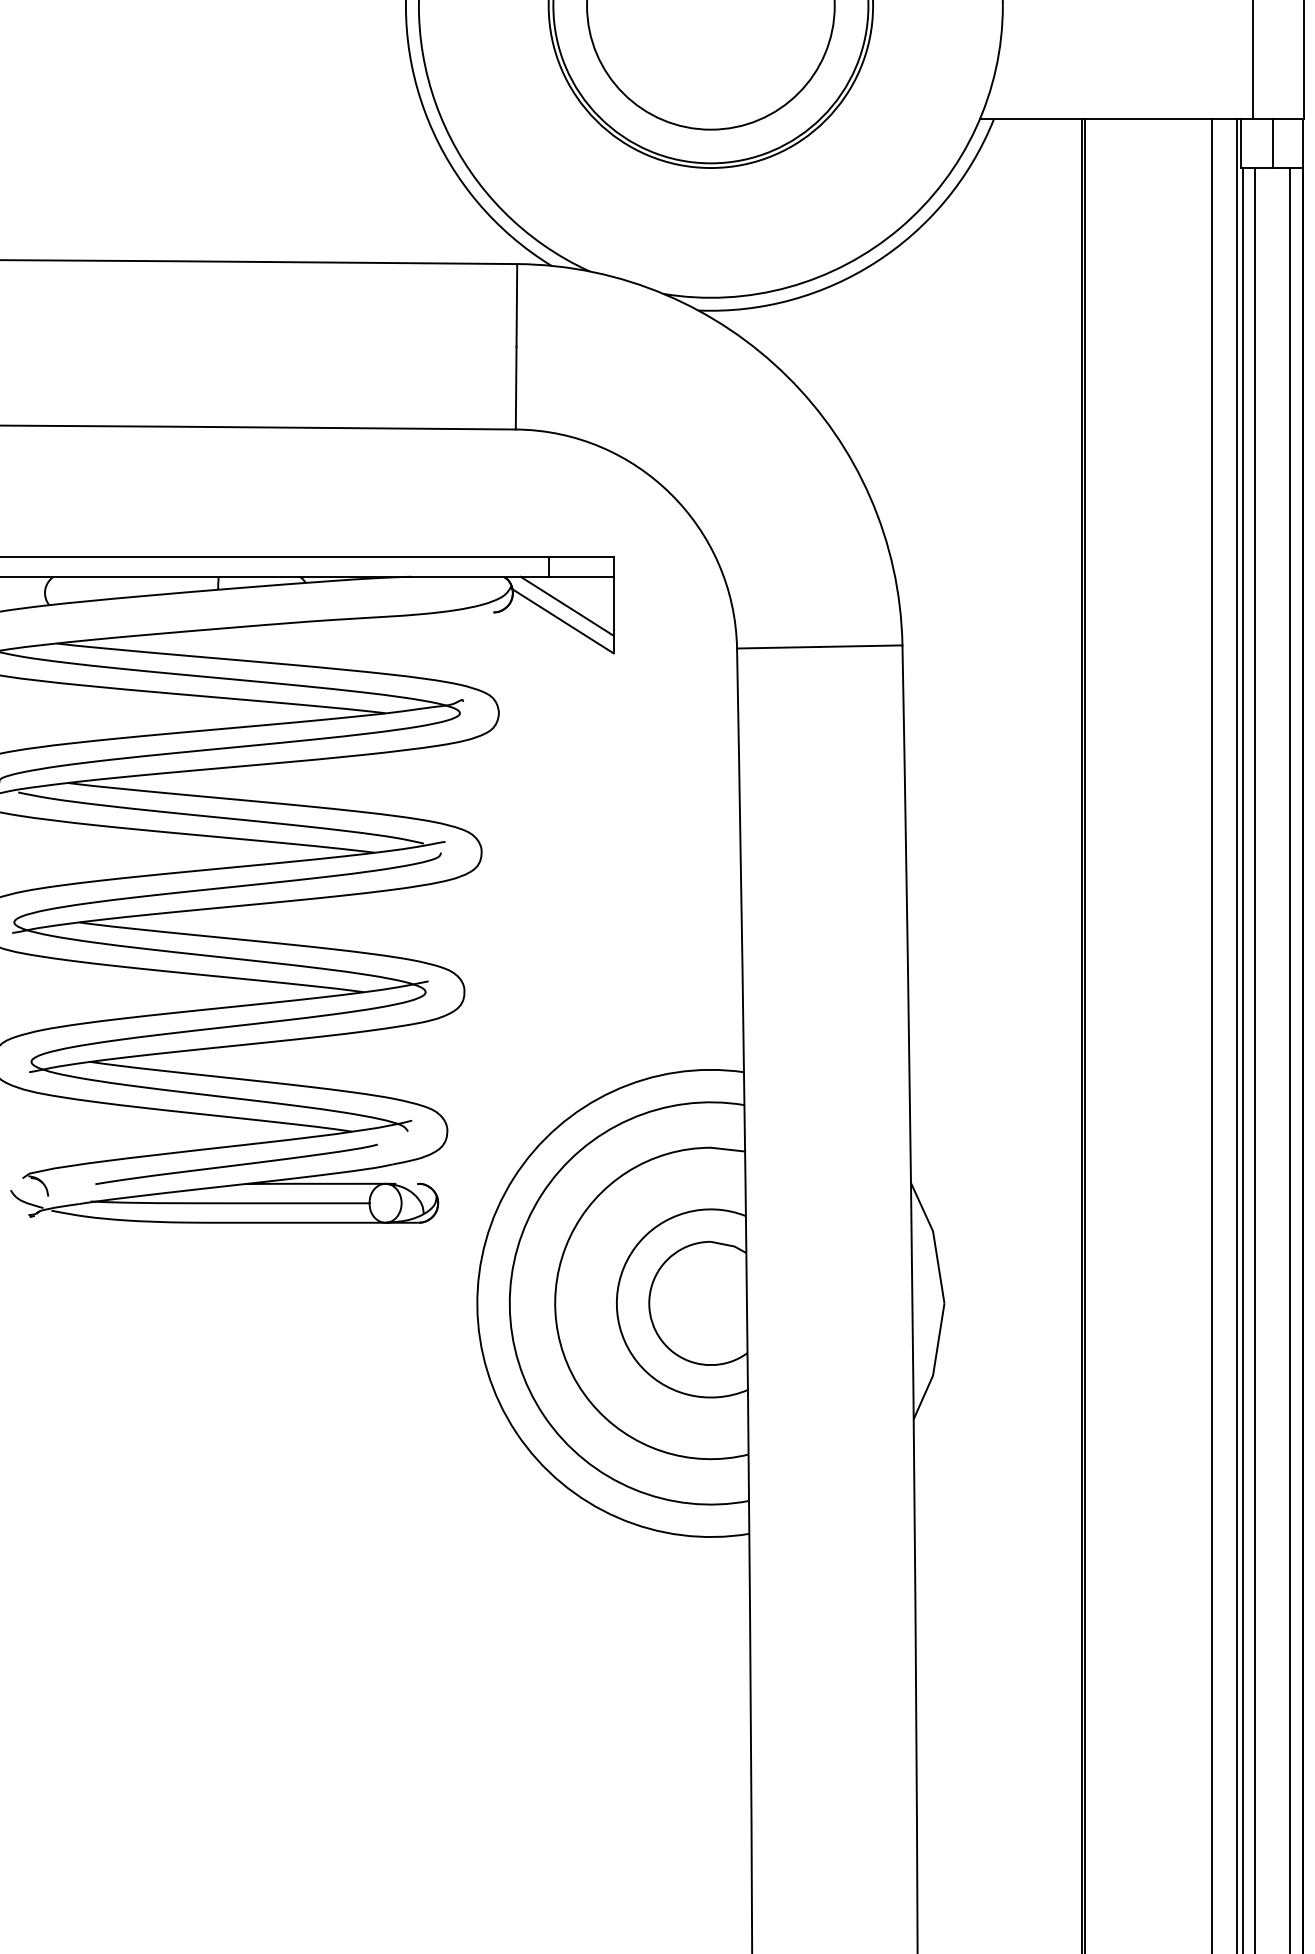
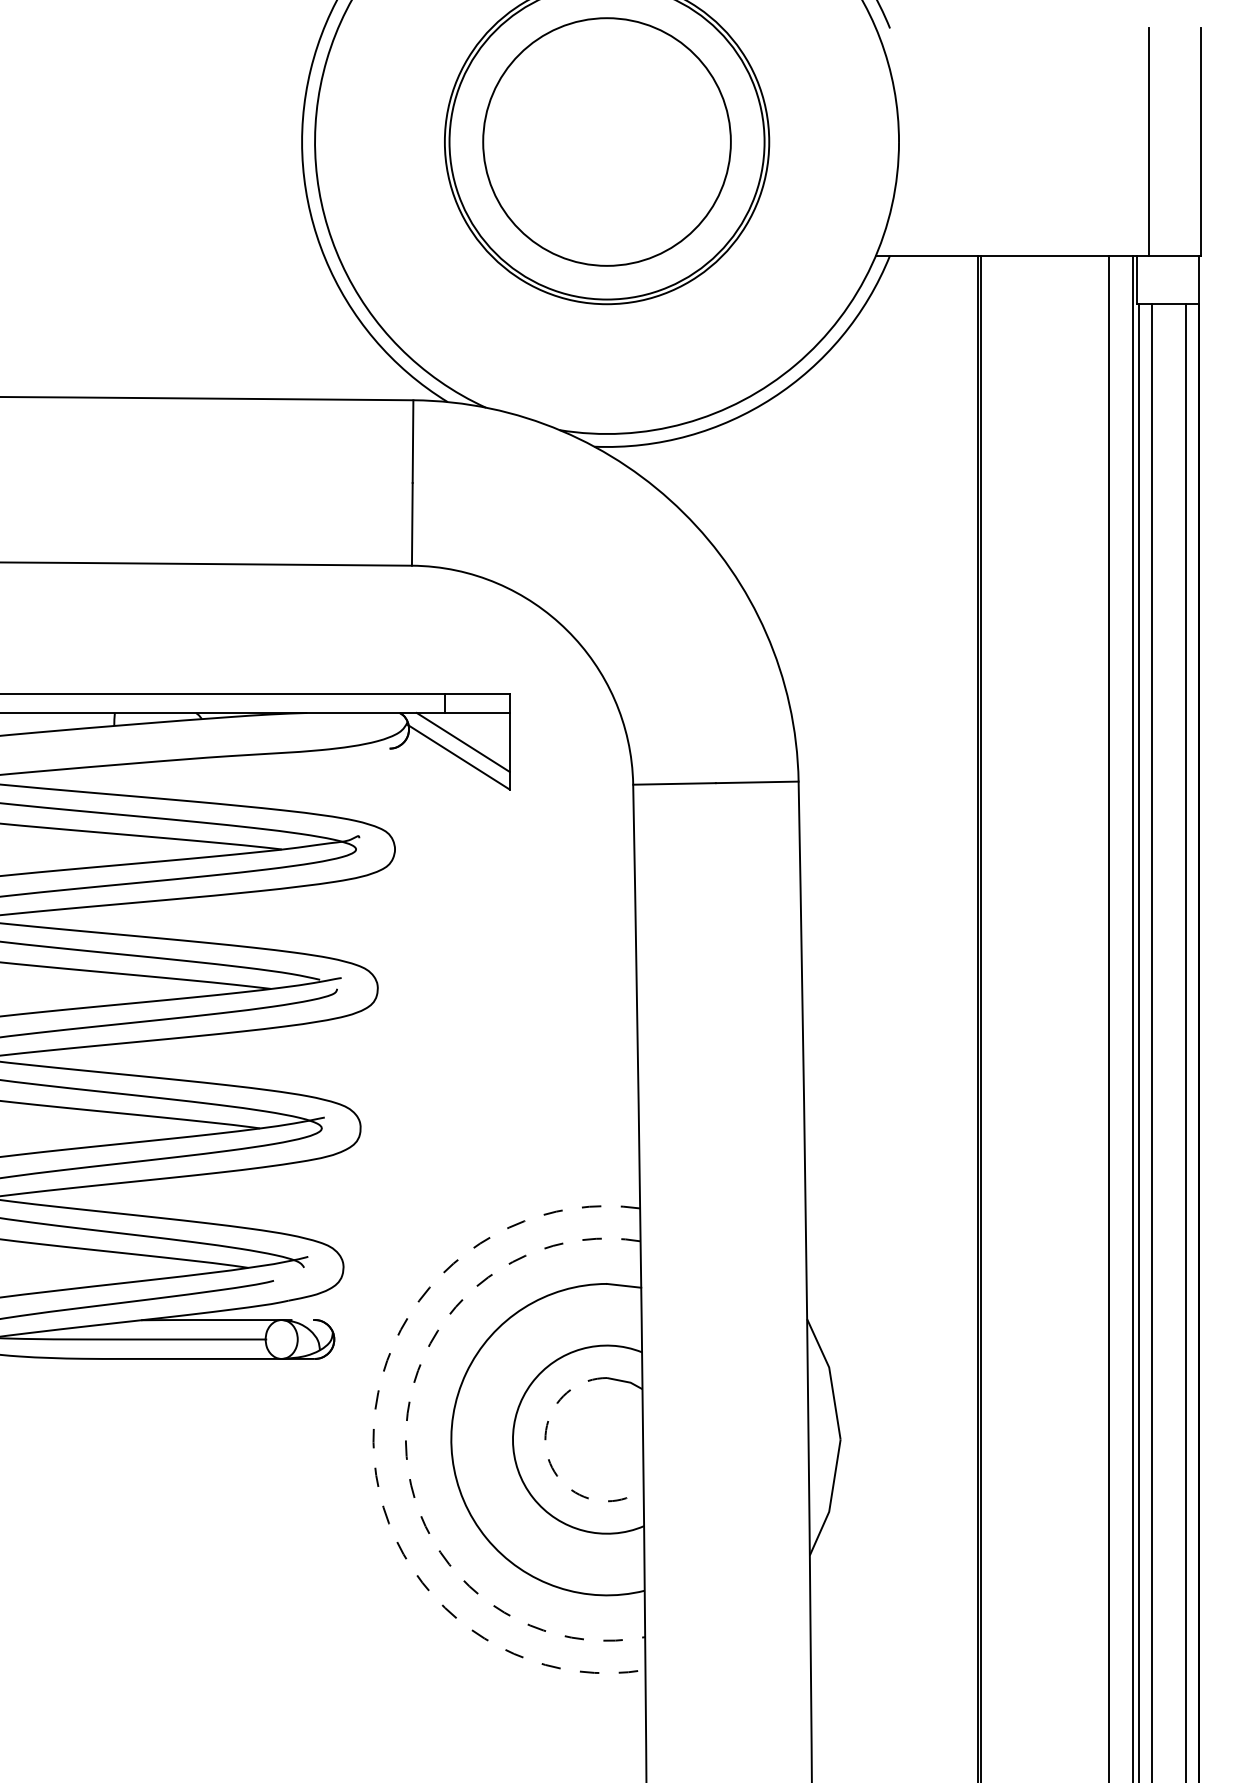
line: (1273, 143) -> (1169, 279), removed
arc: (509, 1305) -> (405, 1441), solid -> dashed
arc: (477, 1306) -> (373, 1442), solid -> dashed
arc: (652, 1322) -> (548, 1458), solid -> dashed

